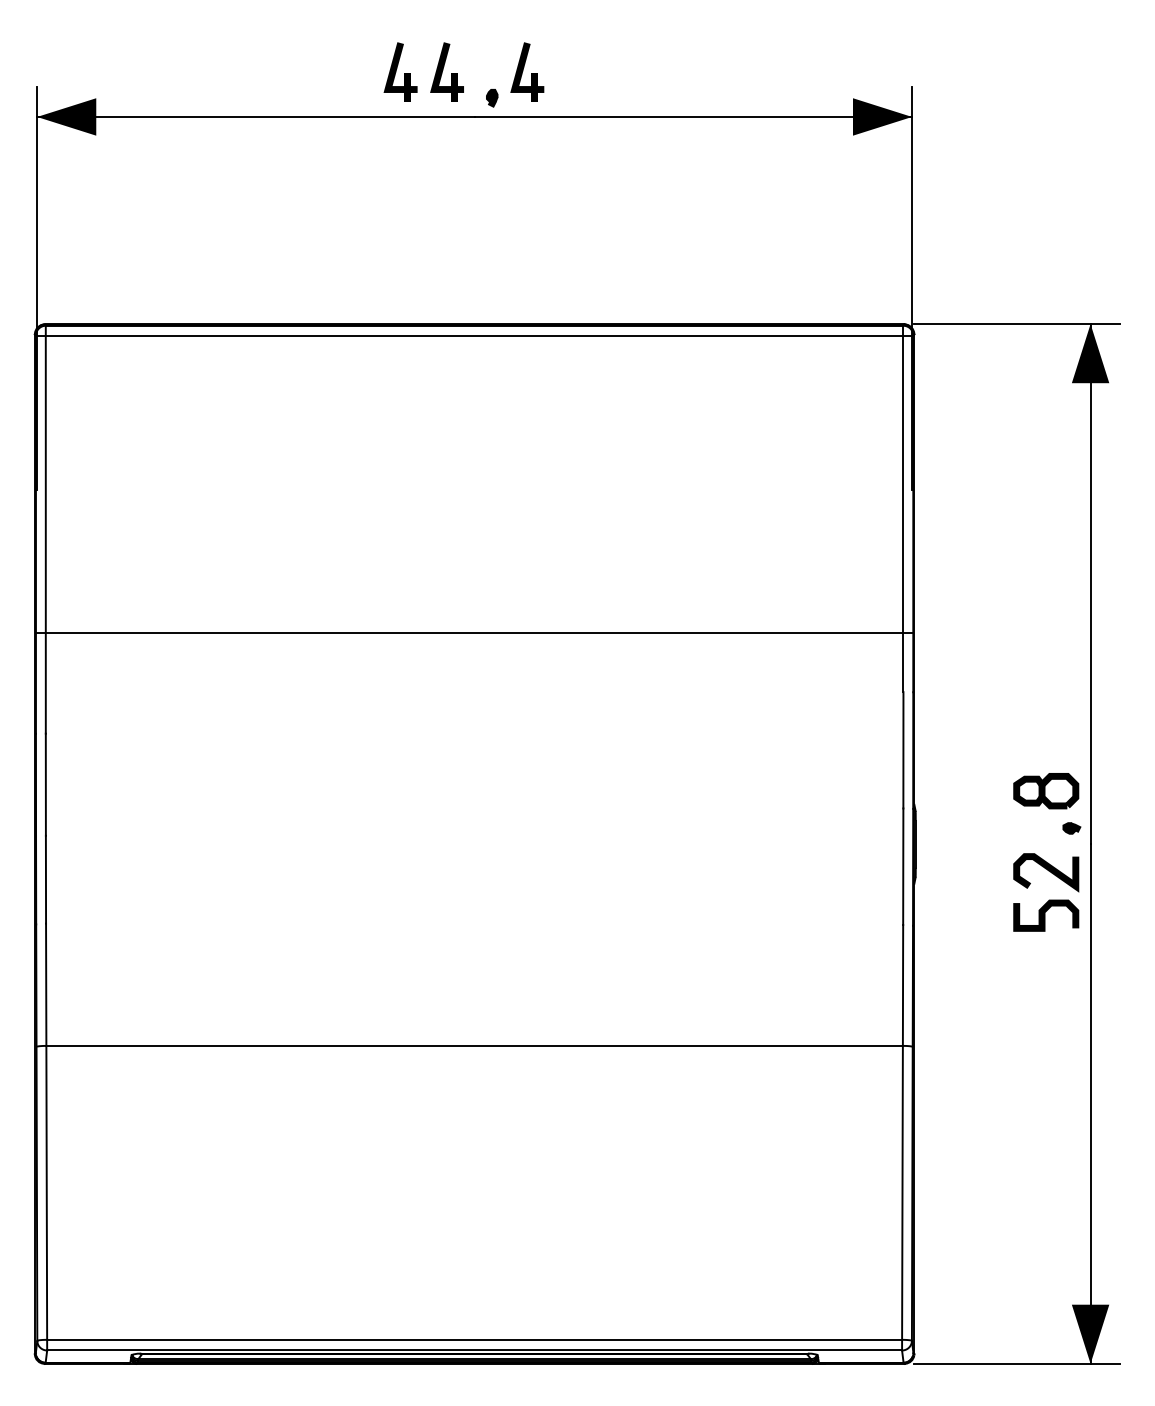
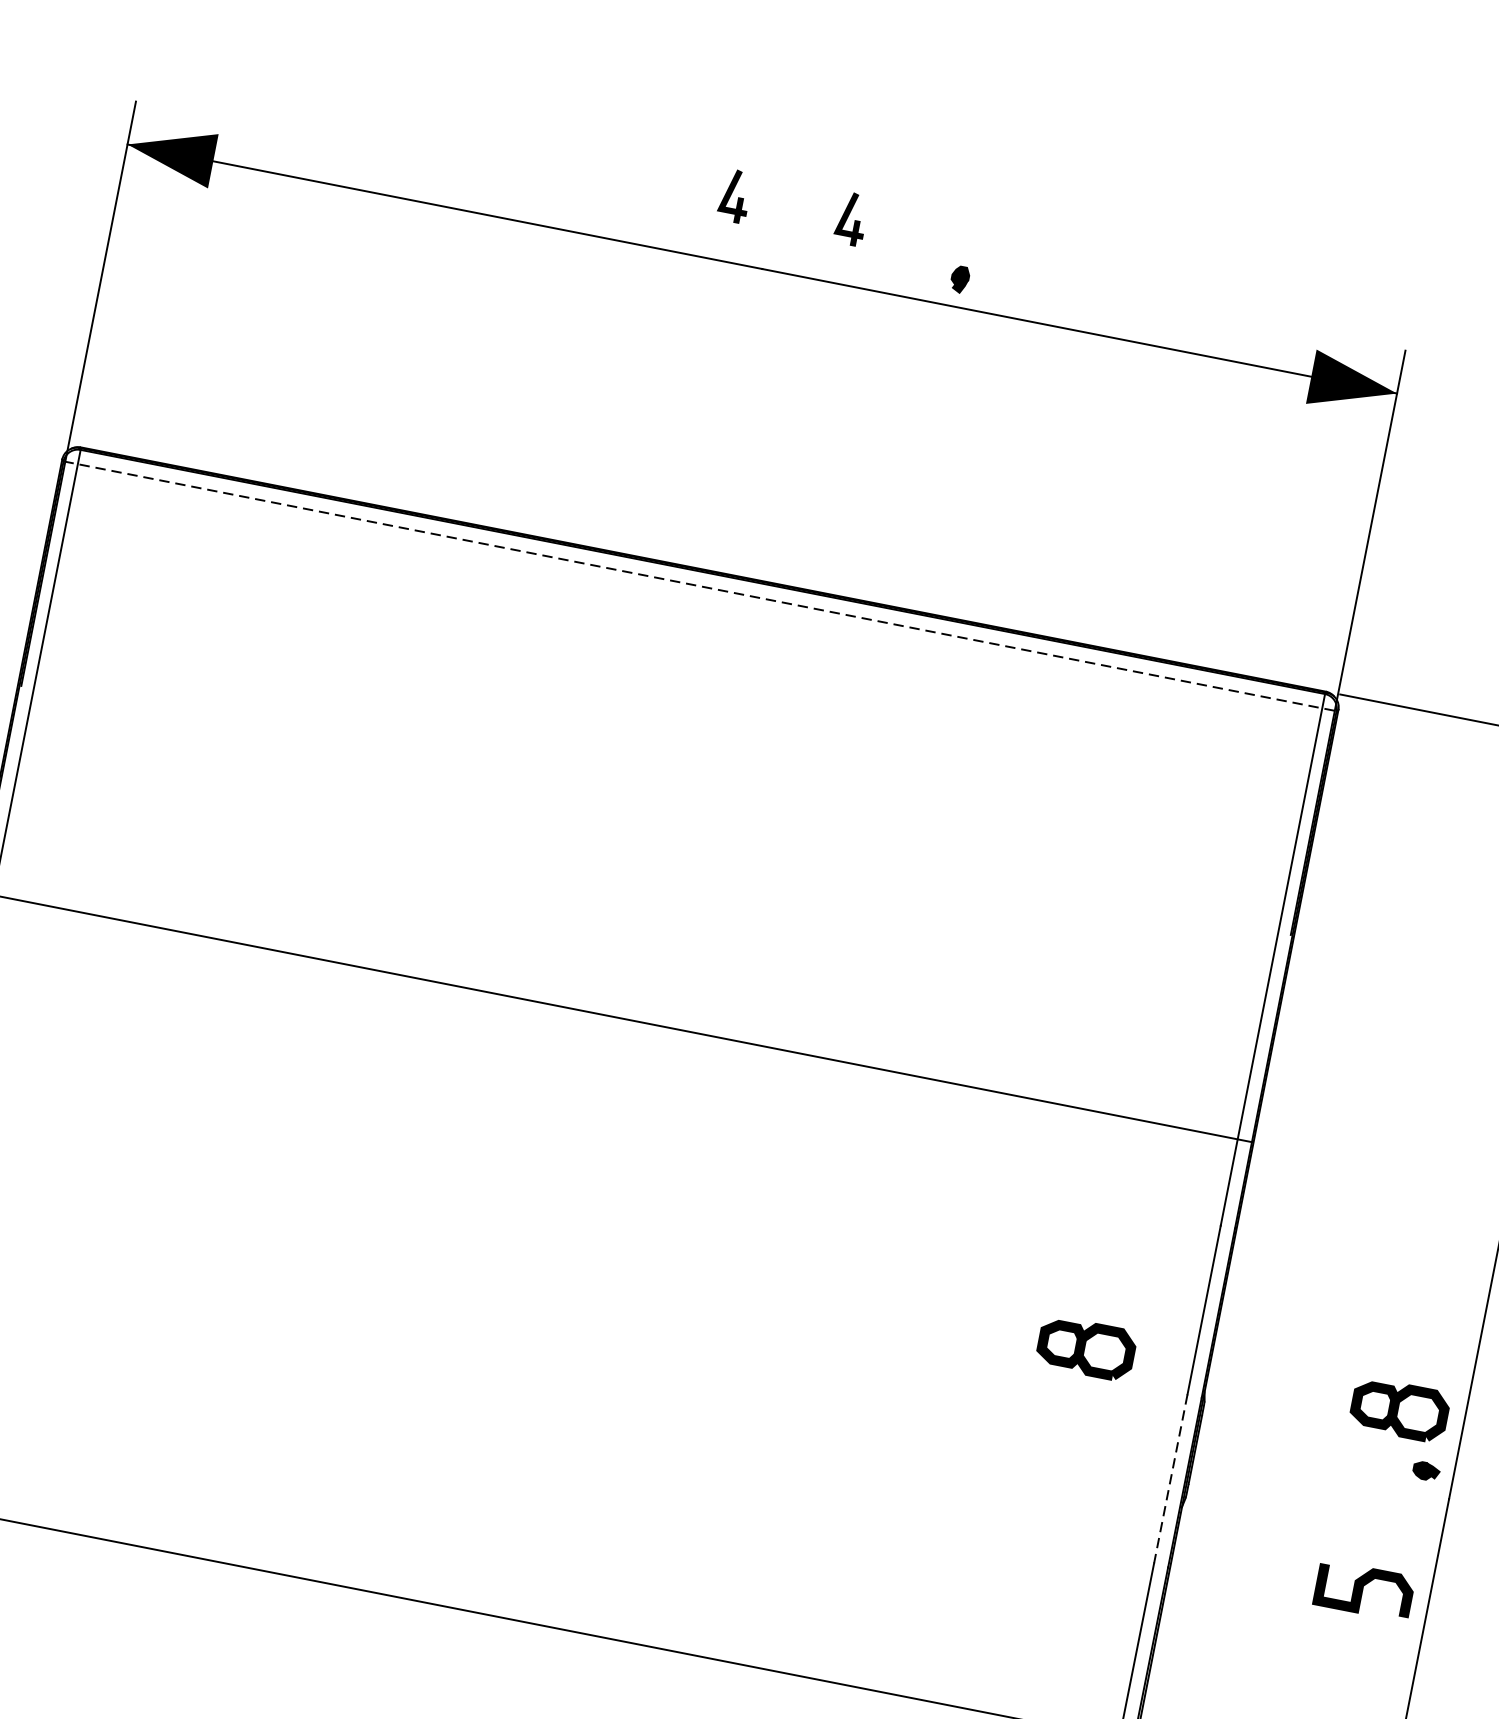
part: (400, 71) -> (667, 181), removed
part: (446, 71) -> (734, 195), size x0.6
part: (527, 71) -> (851, 218), size x0.6
part: (492, 98) -> (960, 280), moved
line: (474, 335) -> (699, 586), solid -> dashed
part: (830, 791) -> (1086, 1349), added
line: (903, 867) -> (1170, 1480), solid -> dashed
curve: (1047, 870) -> (1379, 1525), removed

